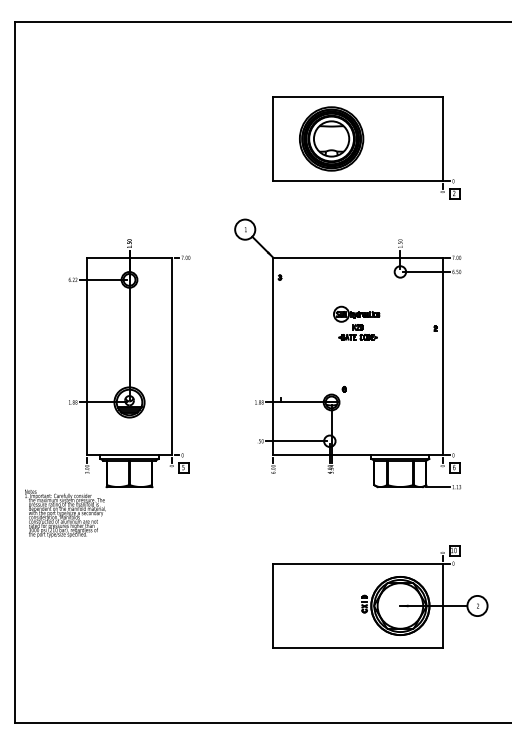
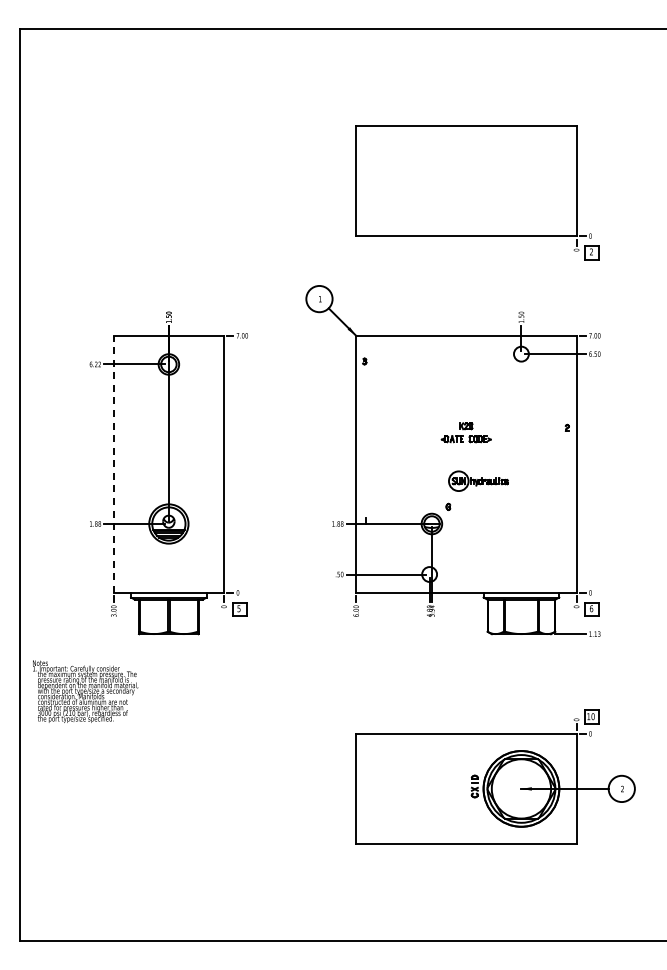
part: (331, 138) -> (431, 180), removed
part: (356, 313) -> (478, 480), moved
line: (86, 356) -> (113, 464), solid -> dashed
text: (65, 513) -> (85, 691), moved

